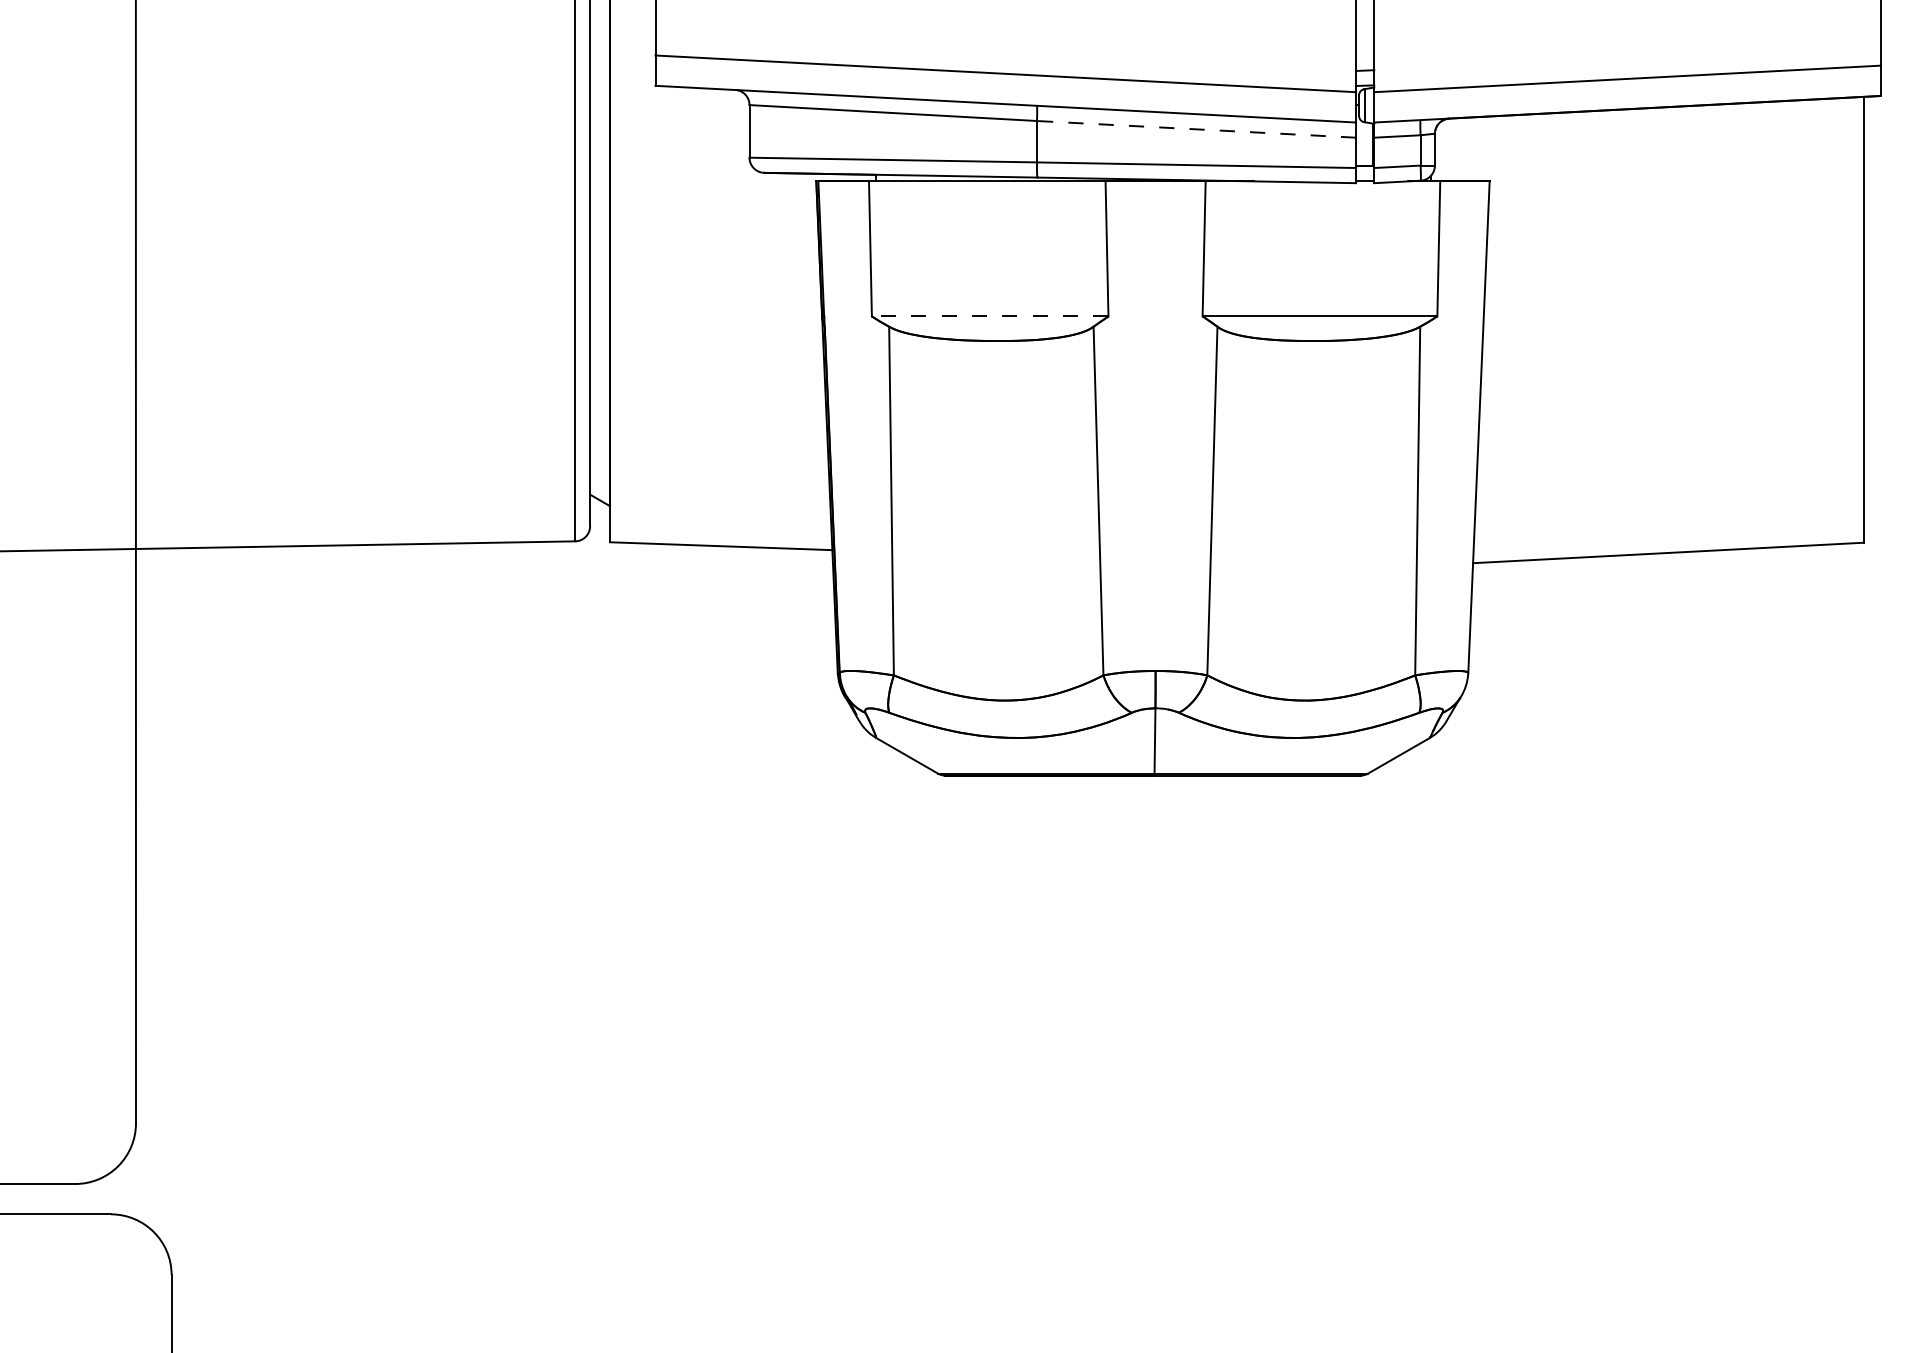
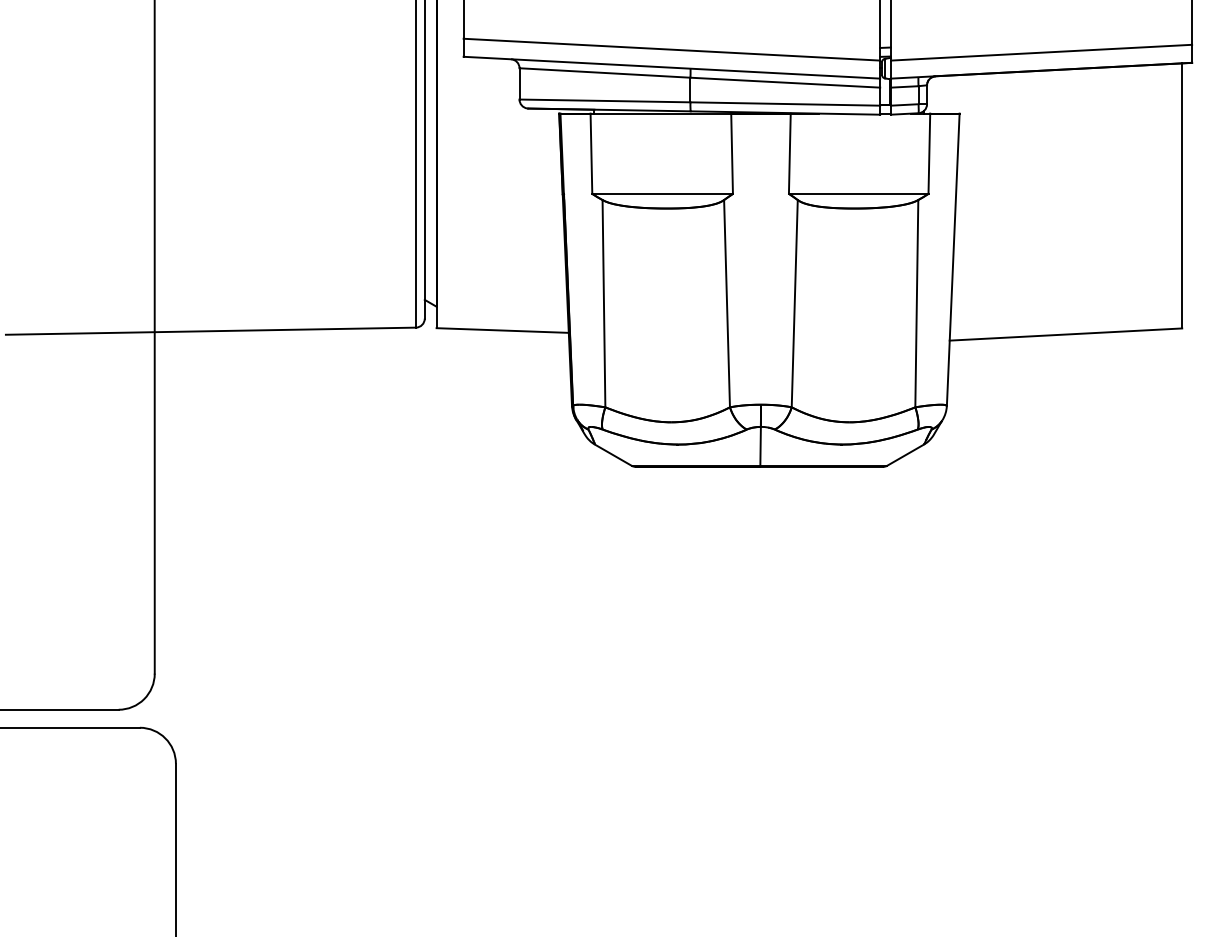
line: (1196, 129) -> (785, 82), dashed -> solid
line: (989, 315) -> (662, 193), dashed -> solid

